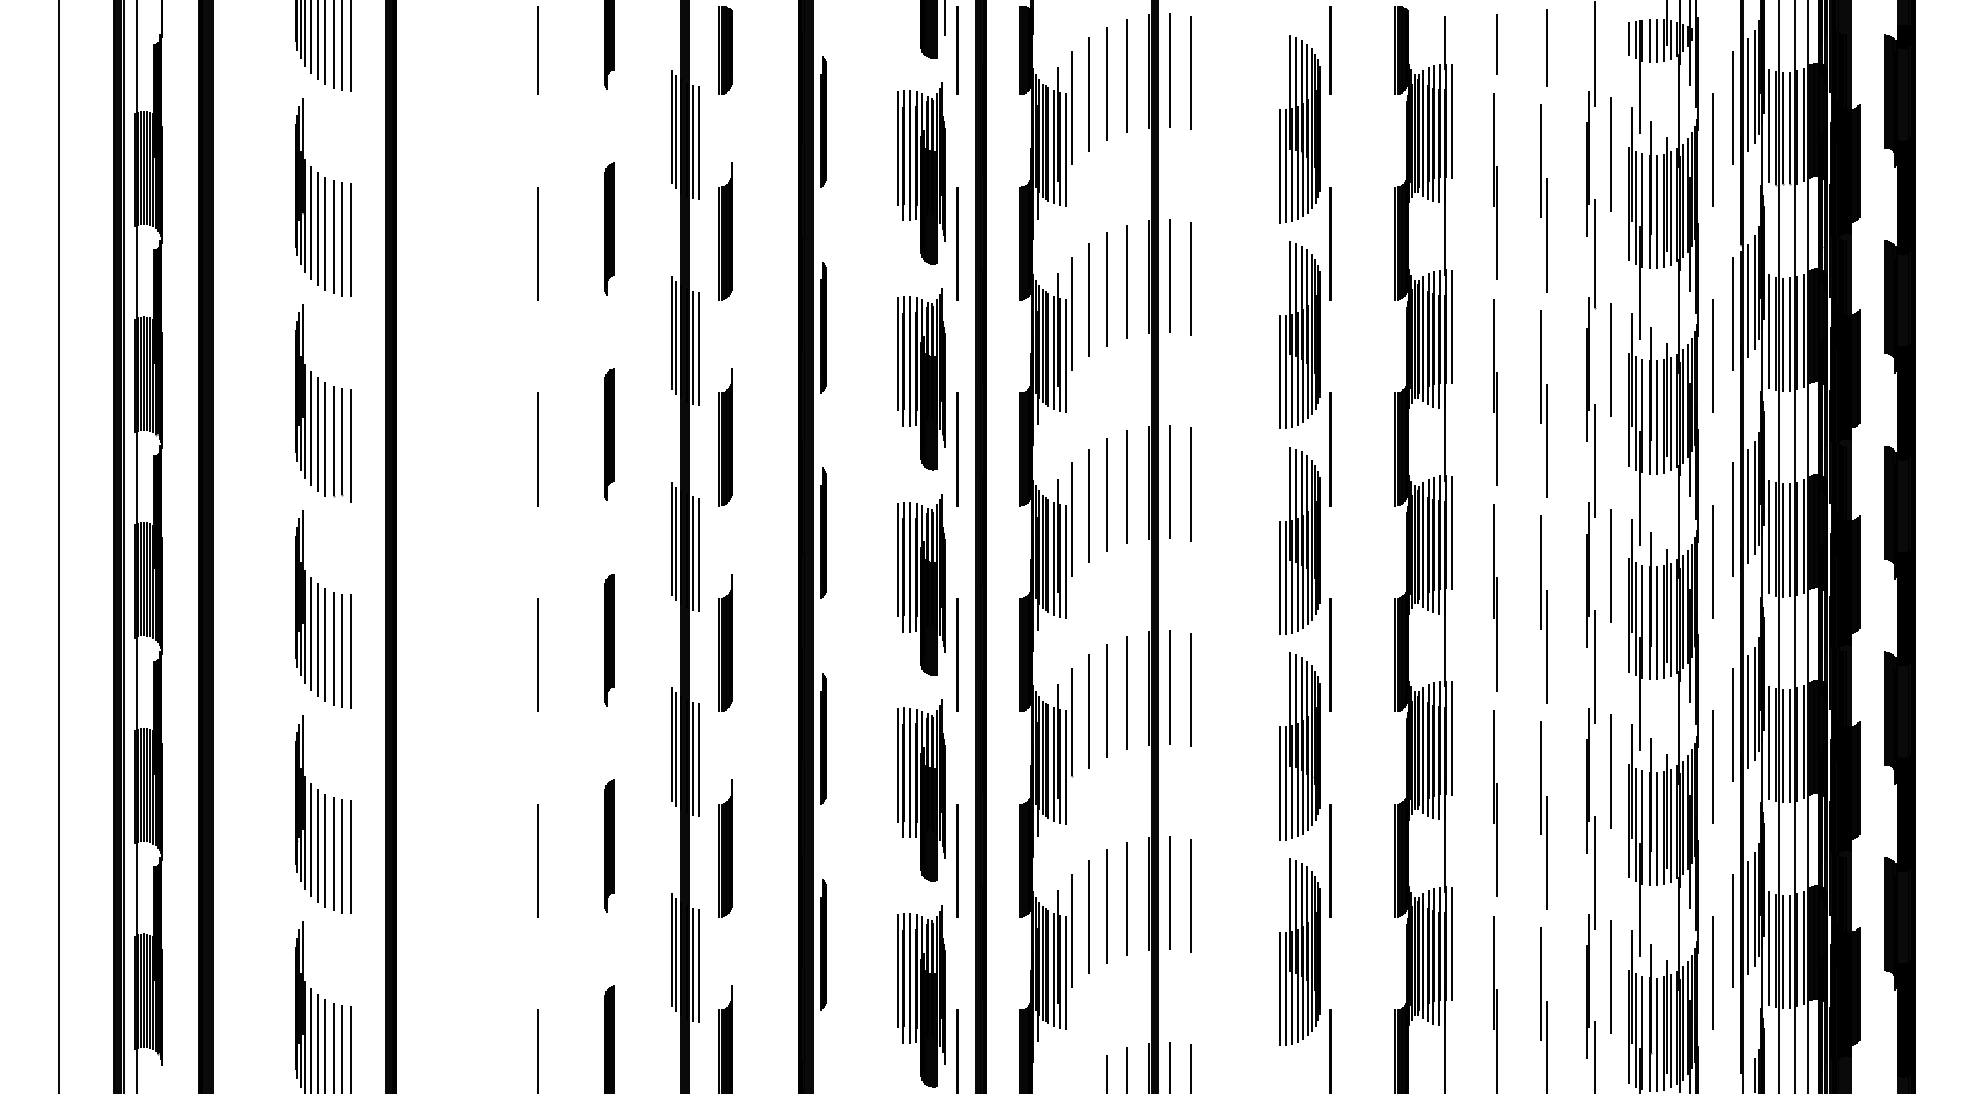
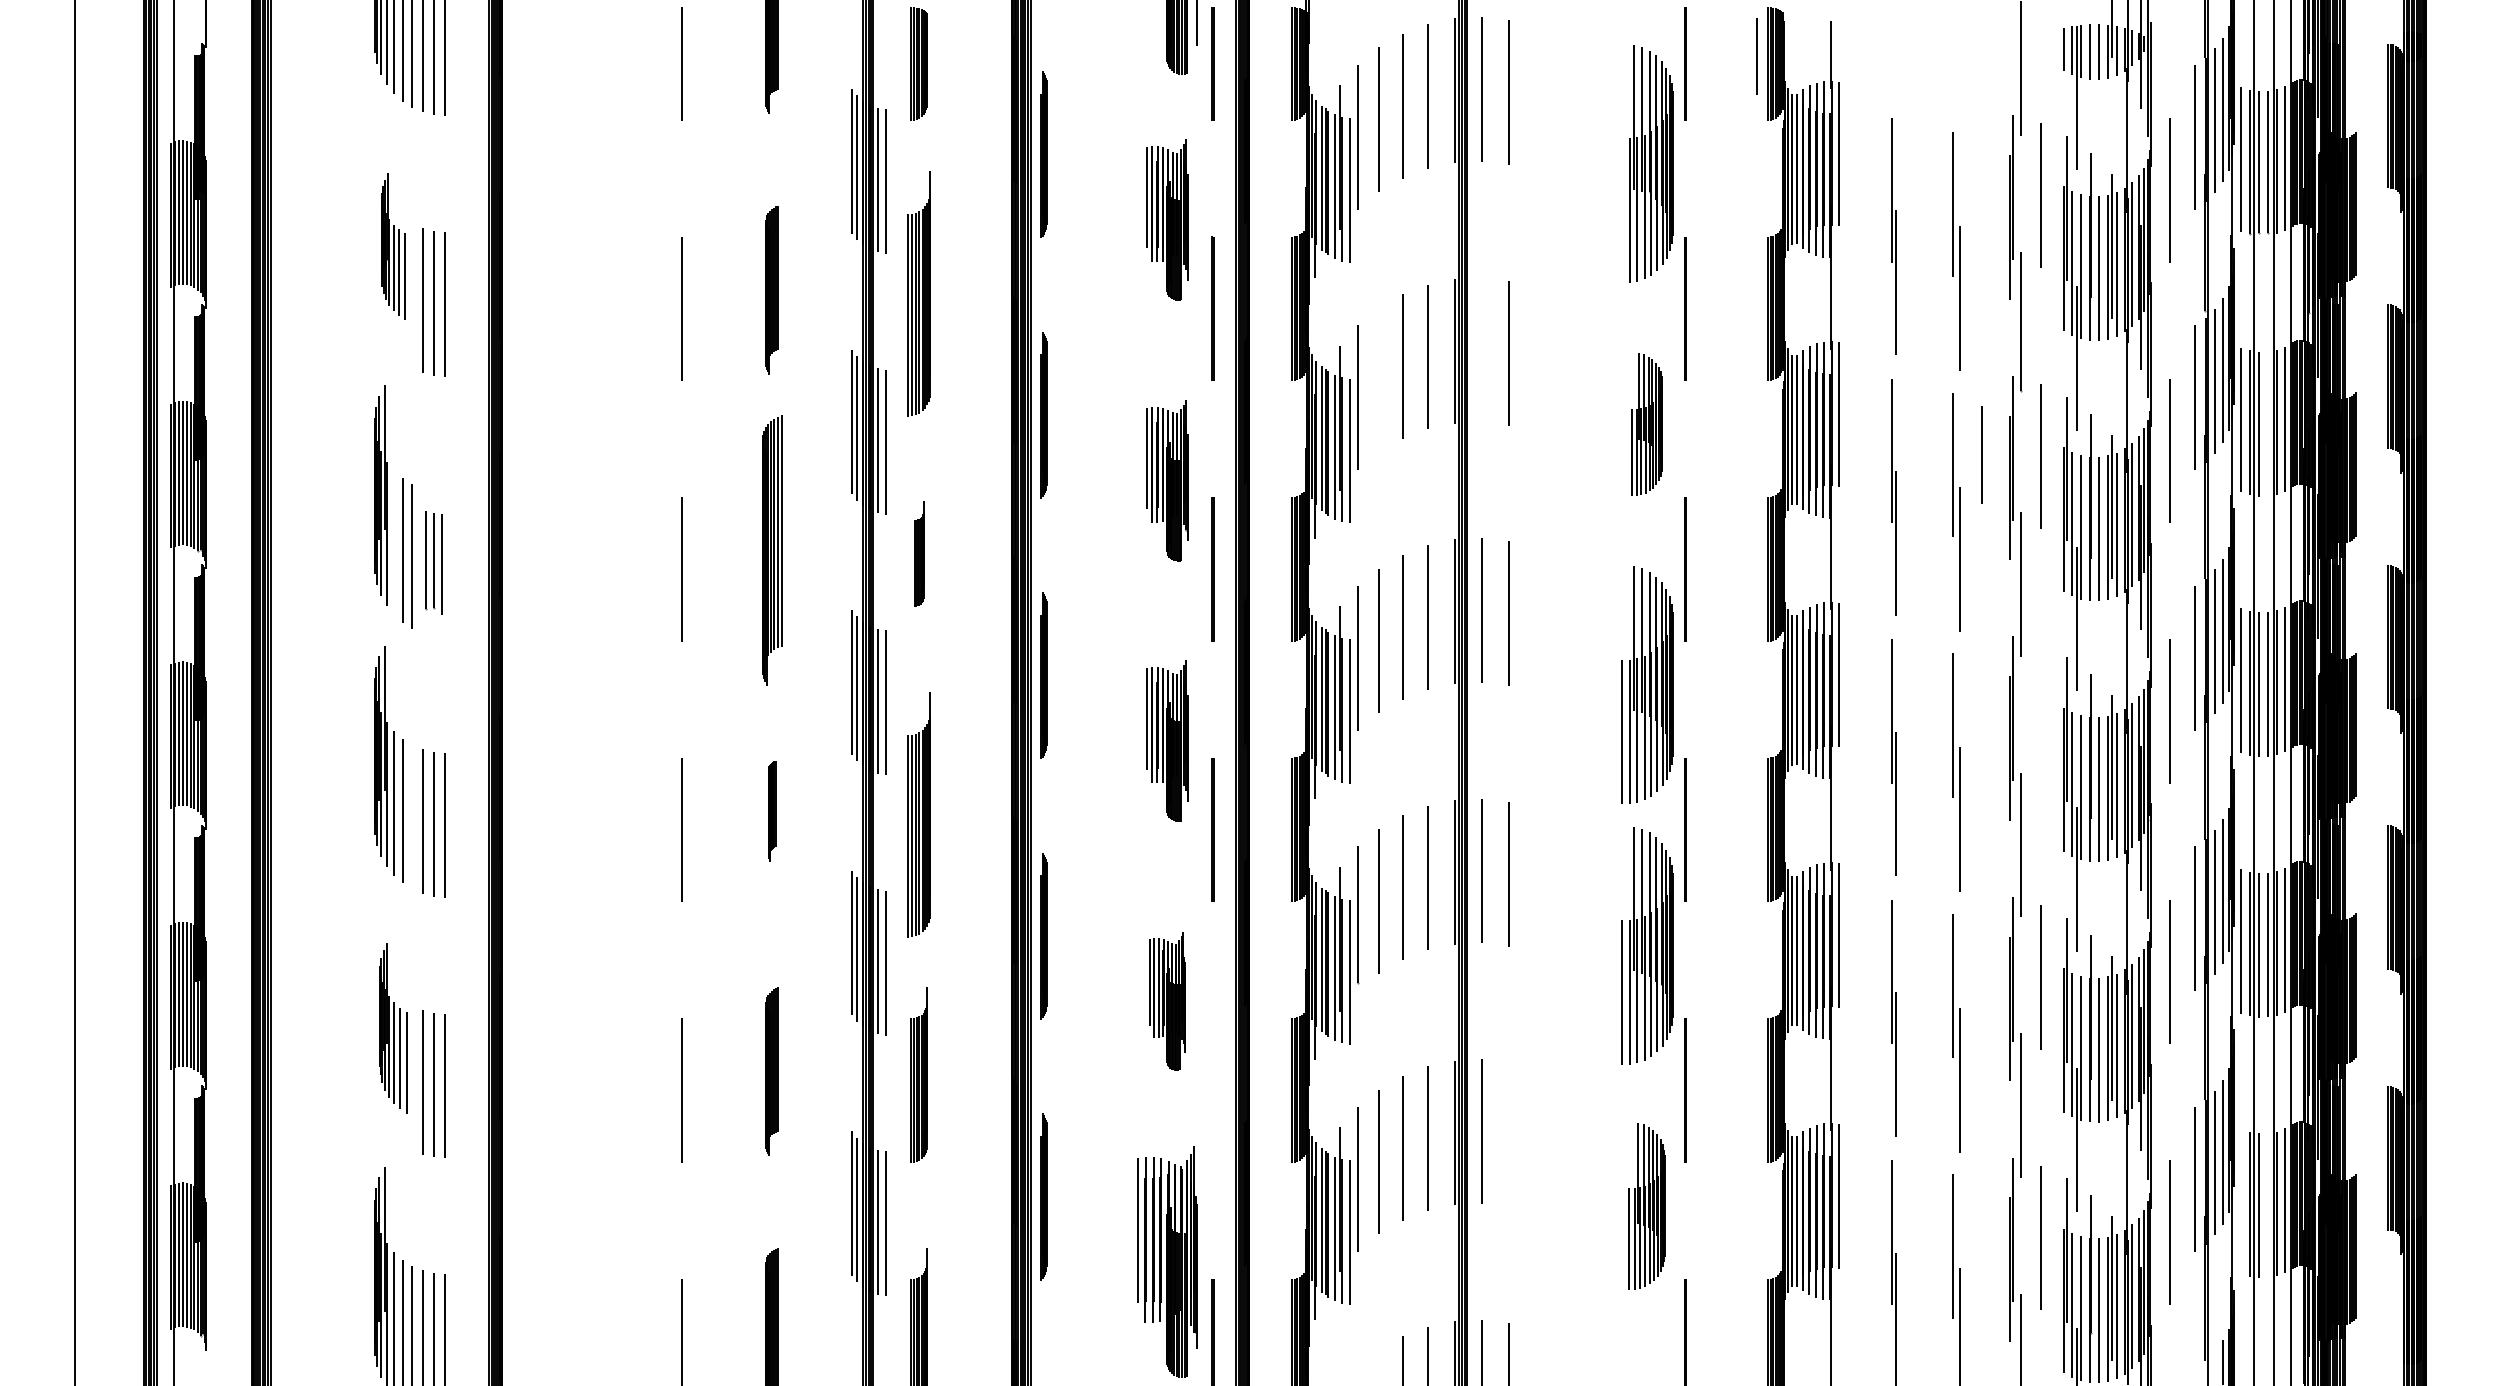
line: (1496, 44) -> (1756, 56), moved
line: (1546, 47) -> (1980, 454), moved
line: (1280, 166) -> (1622, 211), removed
part: (921, 173) -> (1167, 219), size x0.7
part: (310, 194) -> (393, 246), size x0.6
part: (725, 231) -> (919, 293), size x1.4
line: (1169, 275) -> (1481, 349), removed
line: (1088, 300) -> (1379, 380), removed
part: (1299, 334) -> (1646, 423), size x0.6
line: (1790, 334) -> (2268, 423), removed
part: (921, 379) -> (1167, 480), size x0.7
line: (310, 428) -> (393, 542), removed
part: (609, 434) -> (772, 550), size x1.6
part: (725, 437) -> (919, 554), size x0.6
part: (342, 444) -> (434, 563), size x0.7
line: (1611, 565) -> (2041, 716), removed
part: (921, 584) -> (1167, 740), size x0.7
part: (609, 640) -> (772, 811), size x0.6
part: (725, 642) -> (919, 813), size x1.4
line: (325, 644) -> (412, 816), removed
part: (921, 790) -> (1167, 1001), size x0.6
part: (310, 811) -> (393, 1028), size x0.7
line: (957, 860) -> (1213, 1090), removed
line: (1191, 895) -> (1509, 1134), removed
line: (1769, 948) -> (2241, 1201), removed
part: (1299, 951) -> (1646, 1205), size x0.7
line: (1790, 951) -> (2268, 1205), removed

